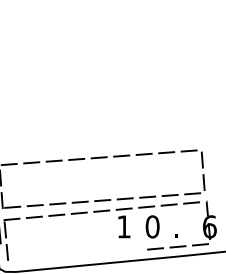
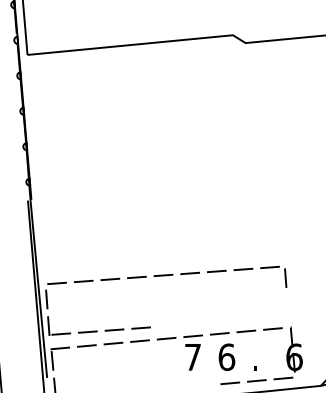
part: (151, 195) -> (225, 320), removed
text: (152, 226) -> (226, 356), 0 -> 6
text: (123, 227) -> (192, 357), 1 -> 7

